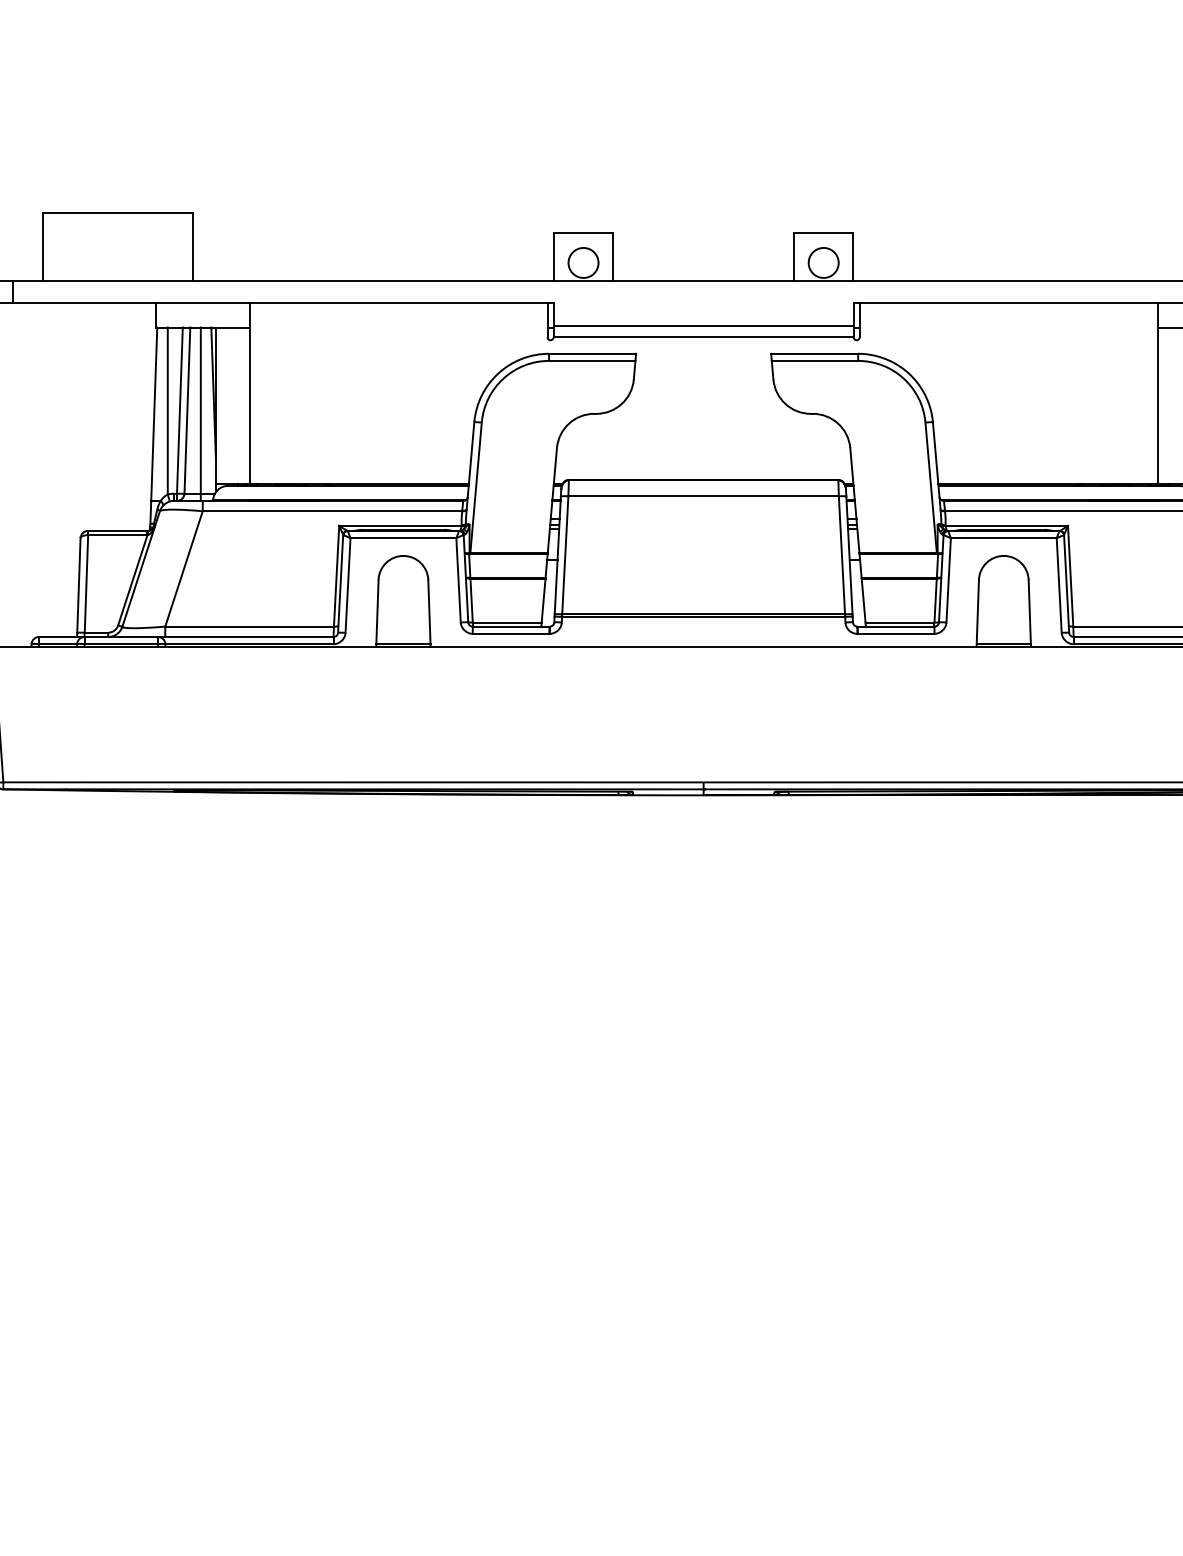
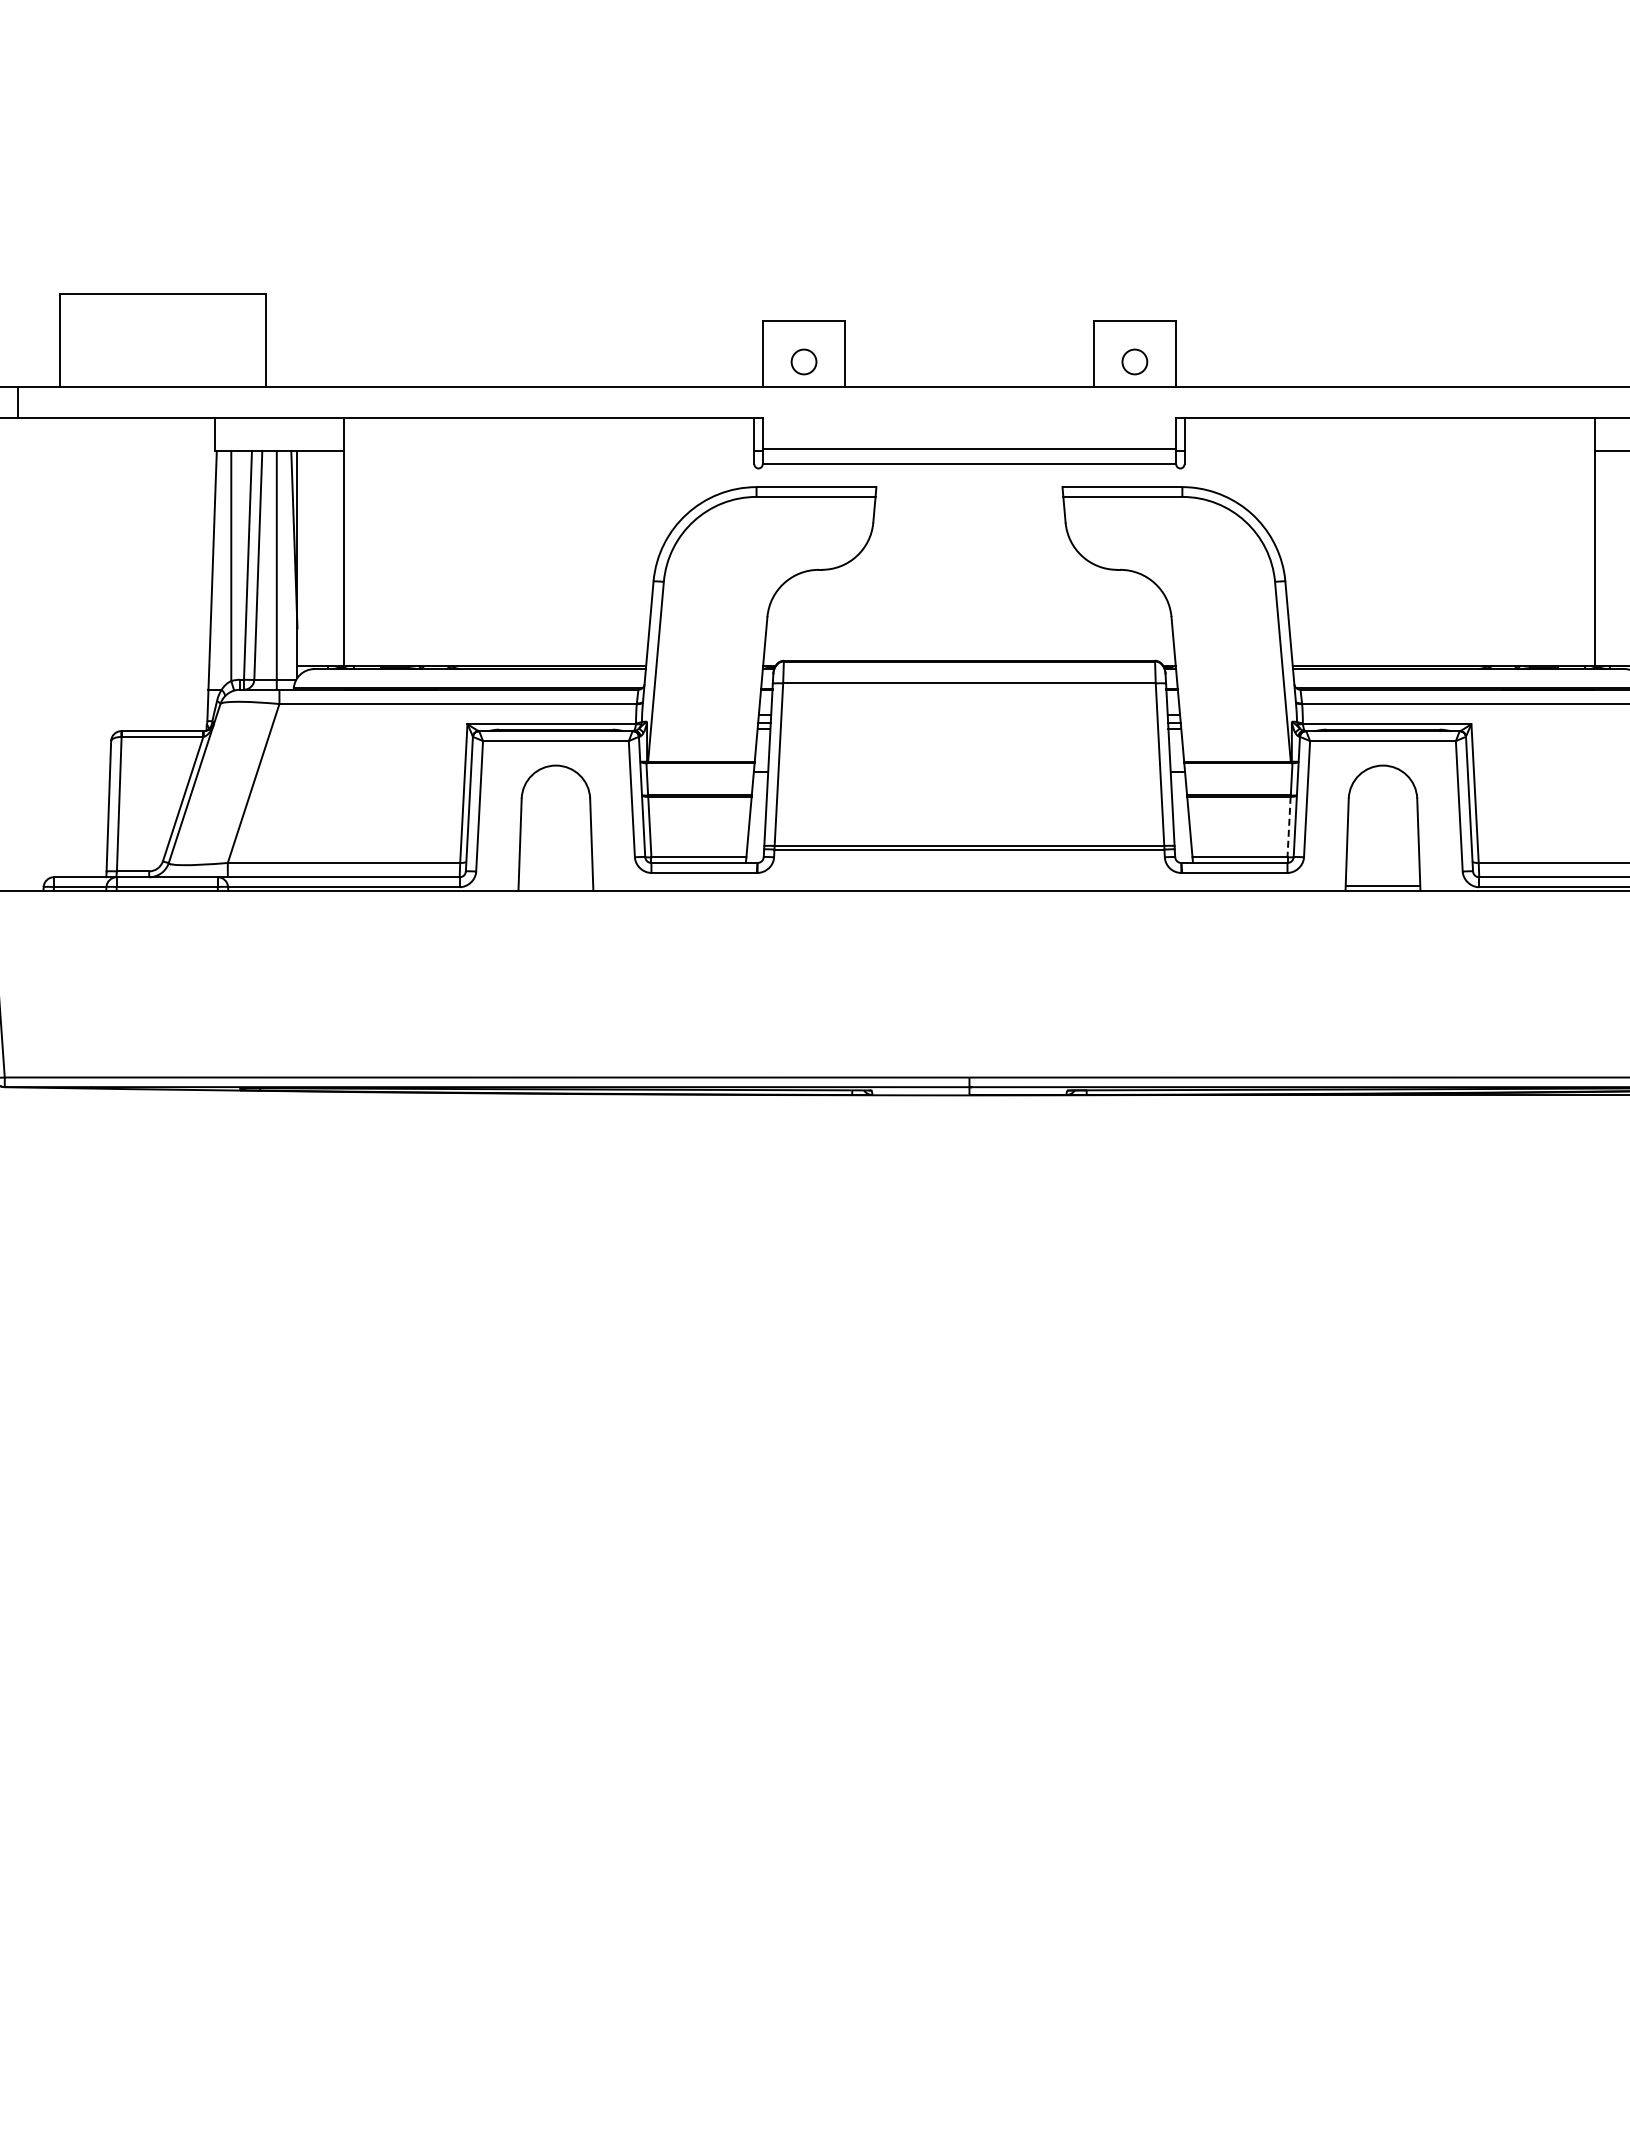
circle: (583, 262) -> (803, 361), size x0.6
circle: (823, 262) -> (1134, 361), size x0.6
line: (935, 600) -> (1289, 827), solid -> dashed
line: (403, 643) -> (555, 886), removed

